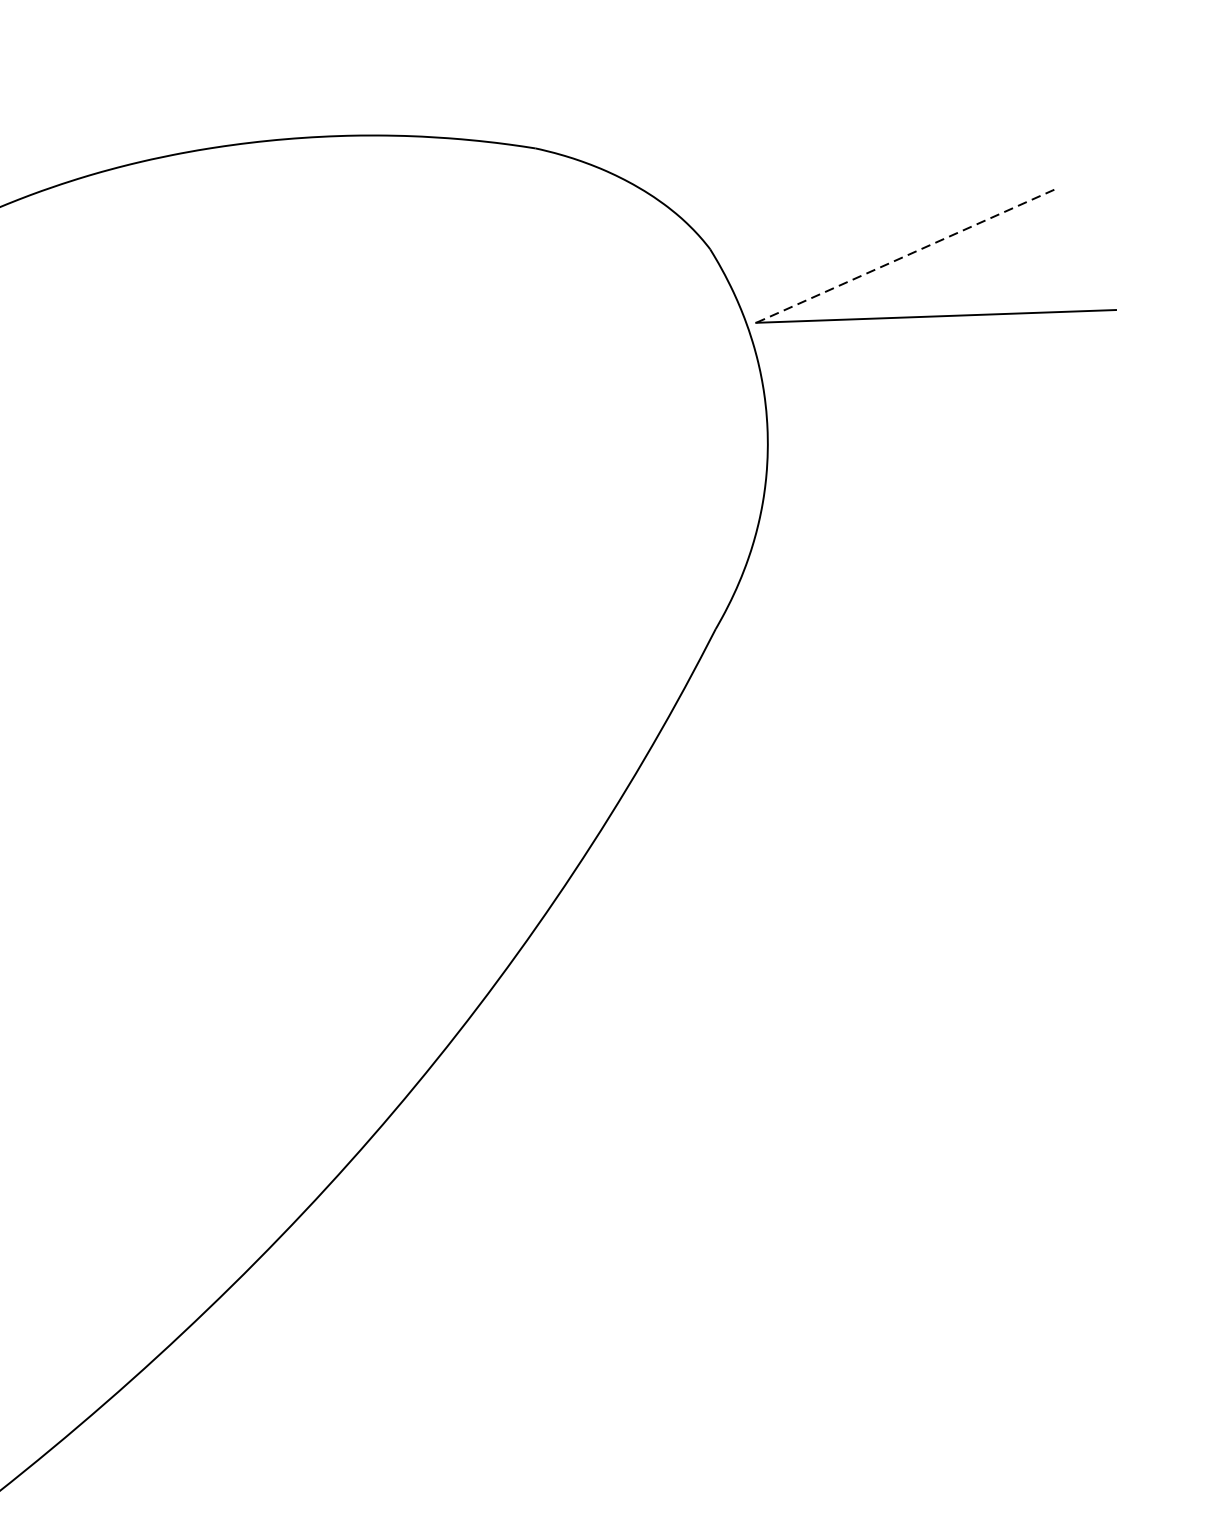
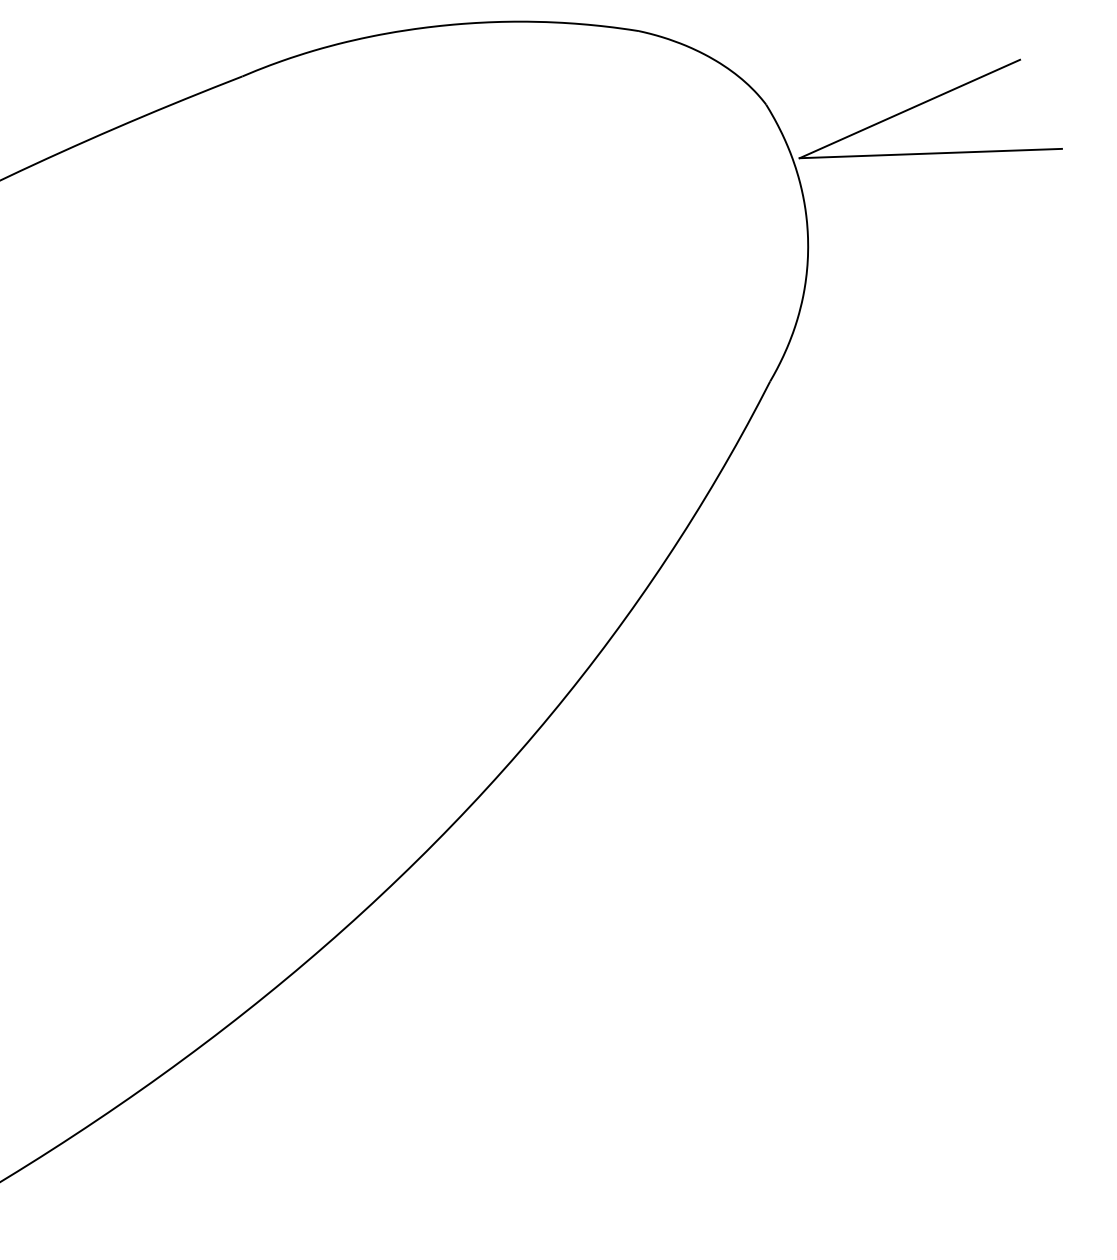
line: (906, 255) -> (909, 109), dashed -> solid

